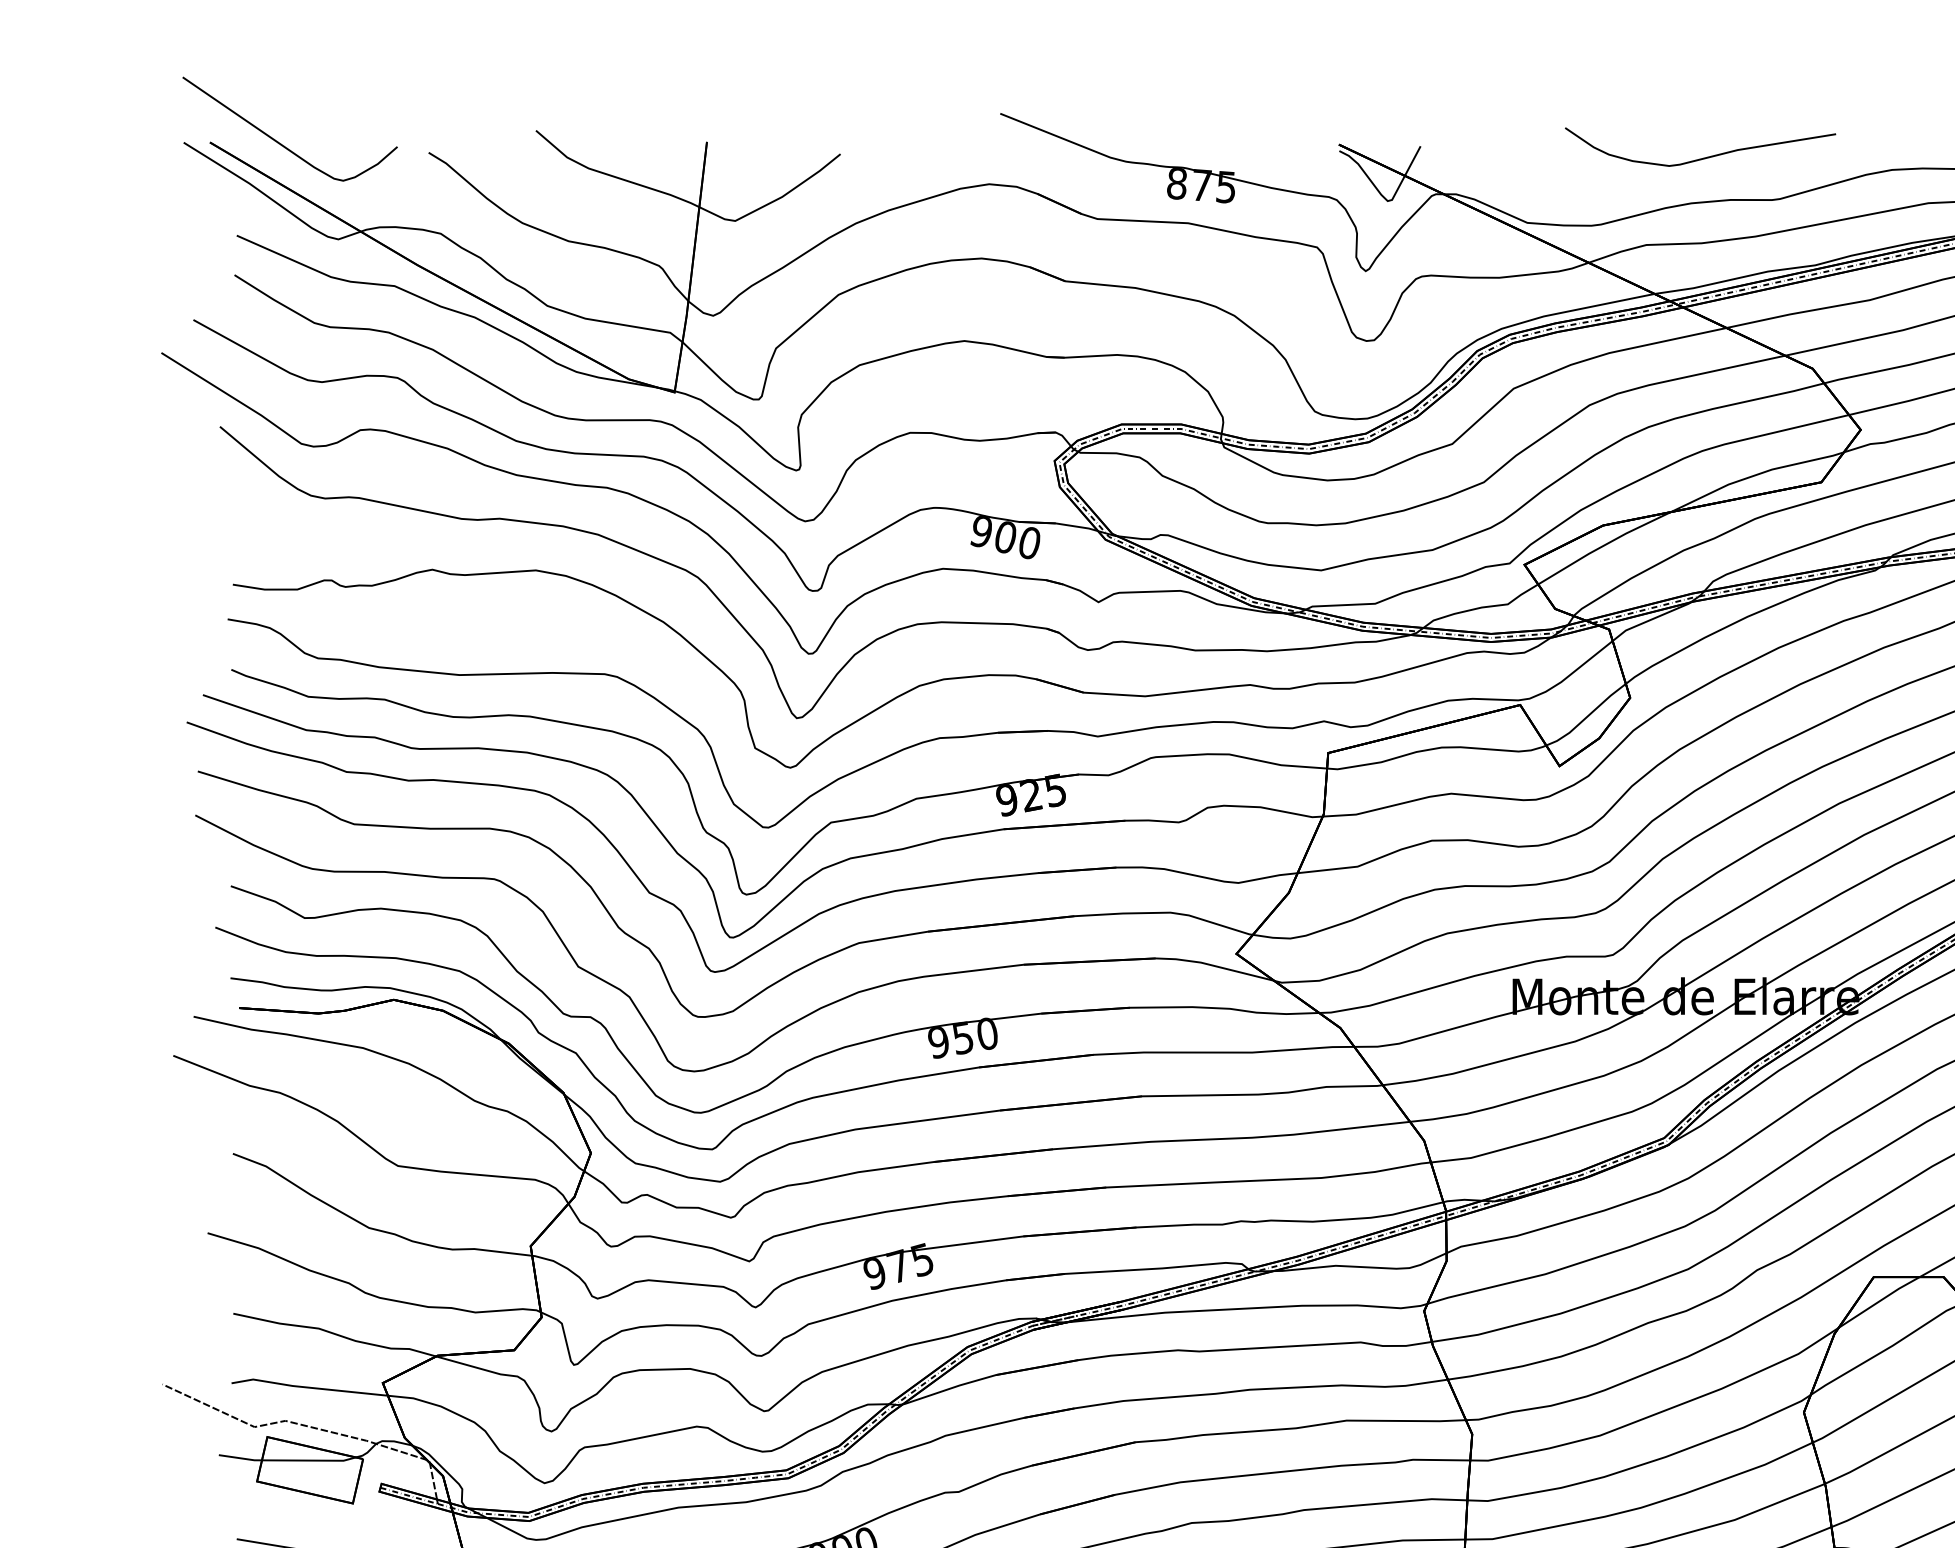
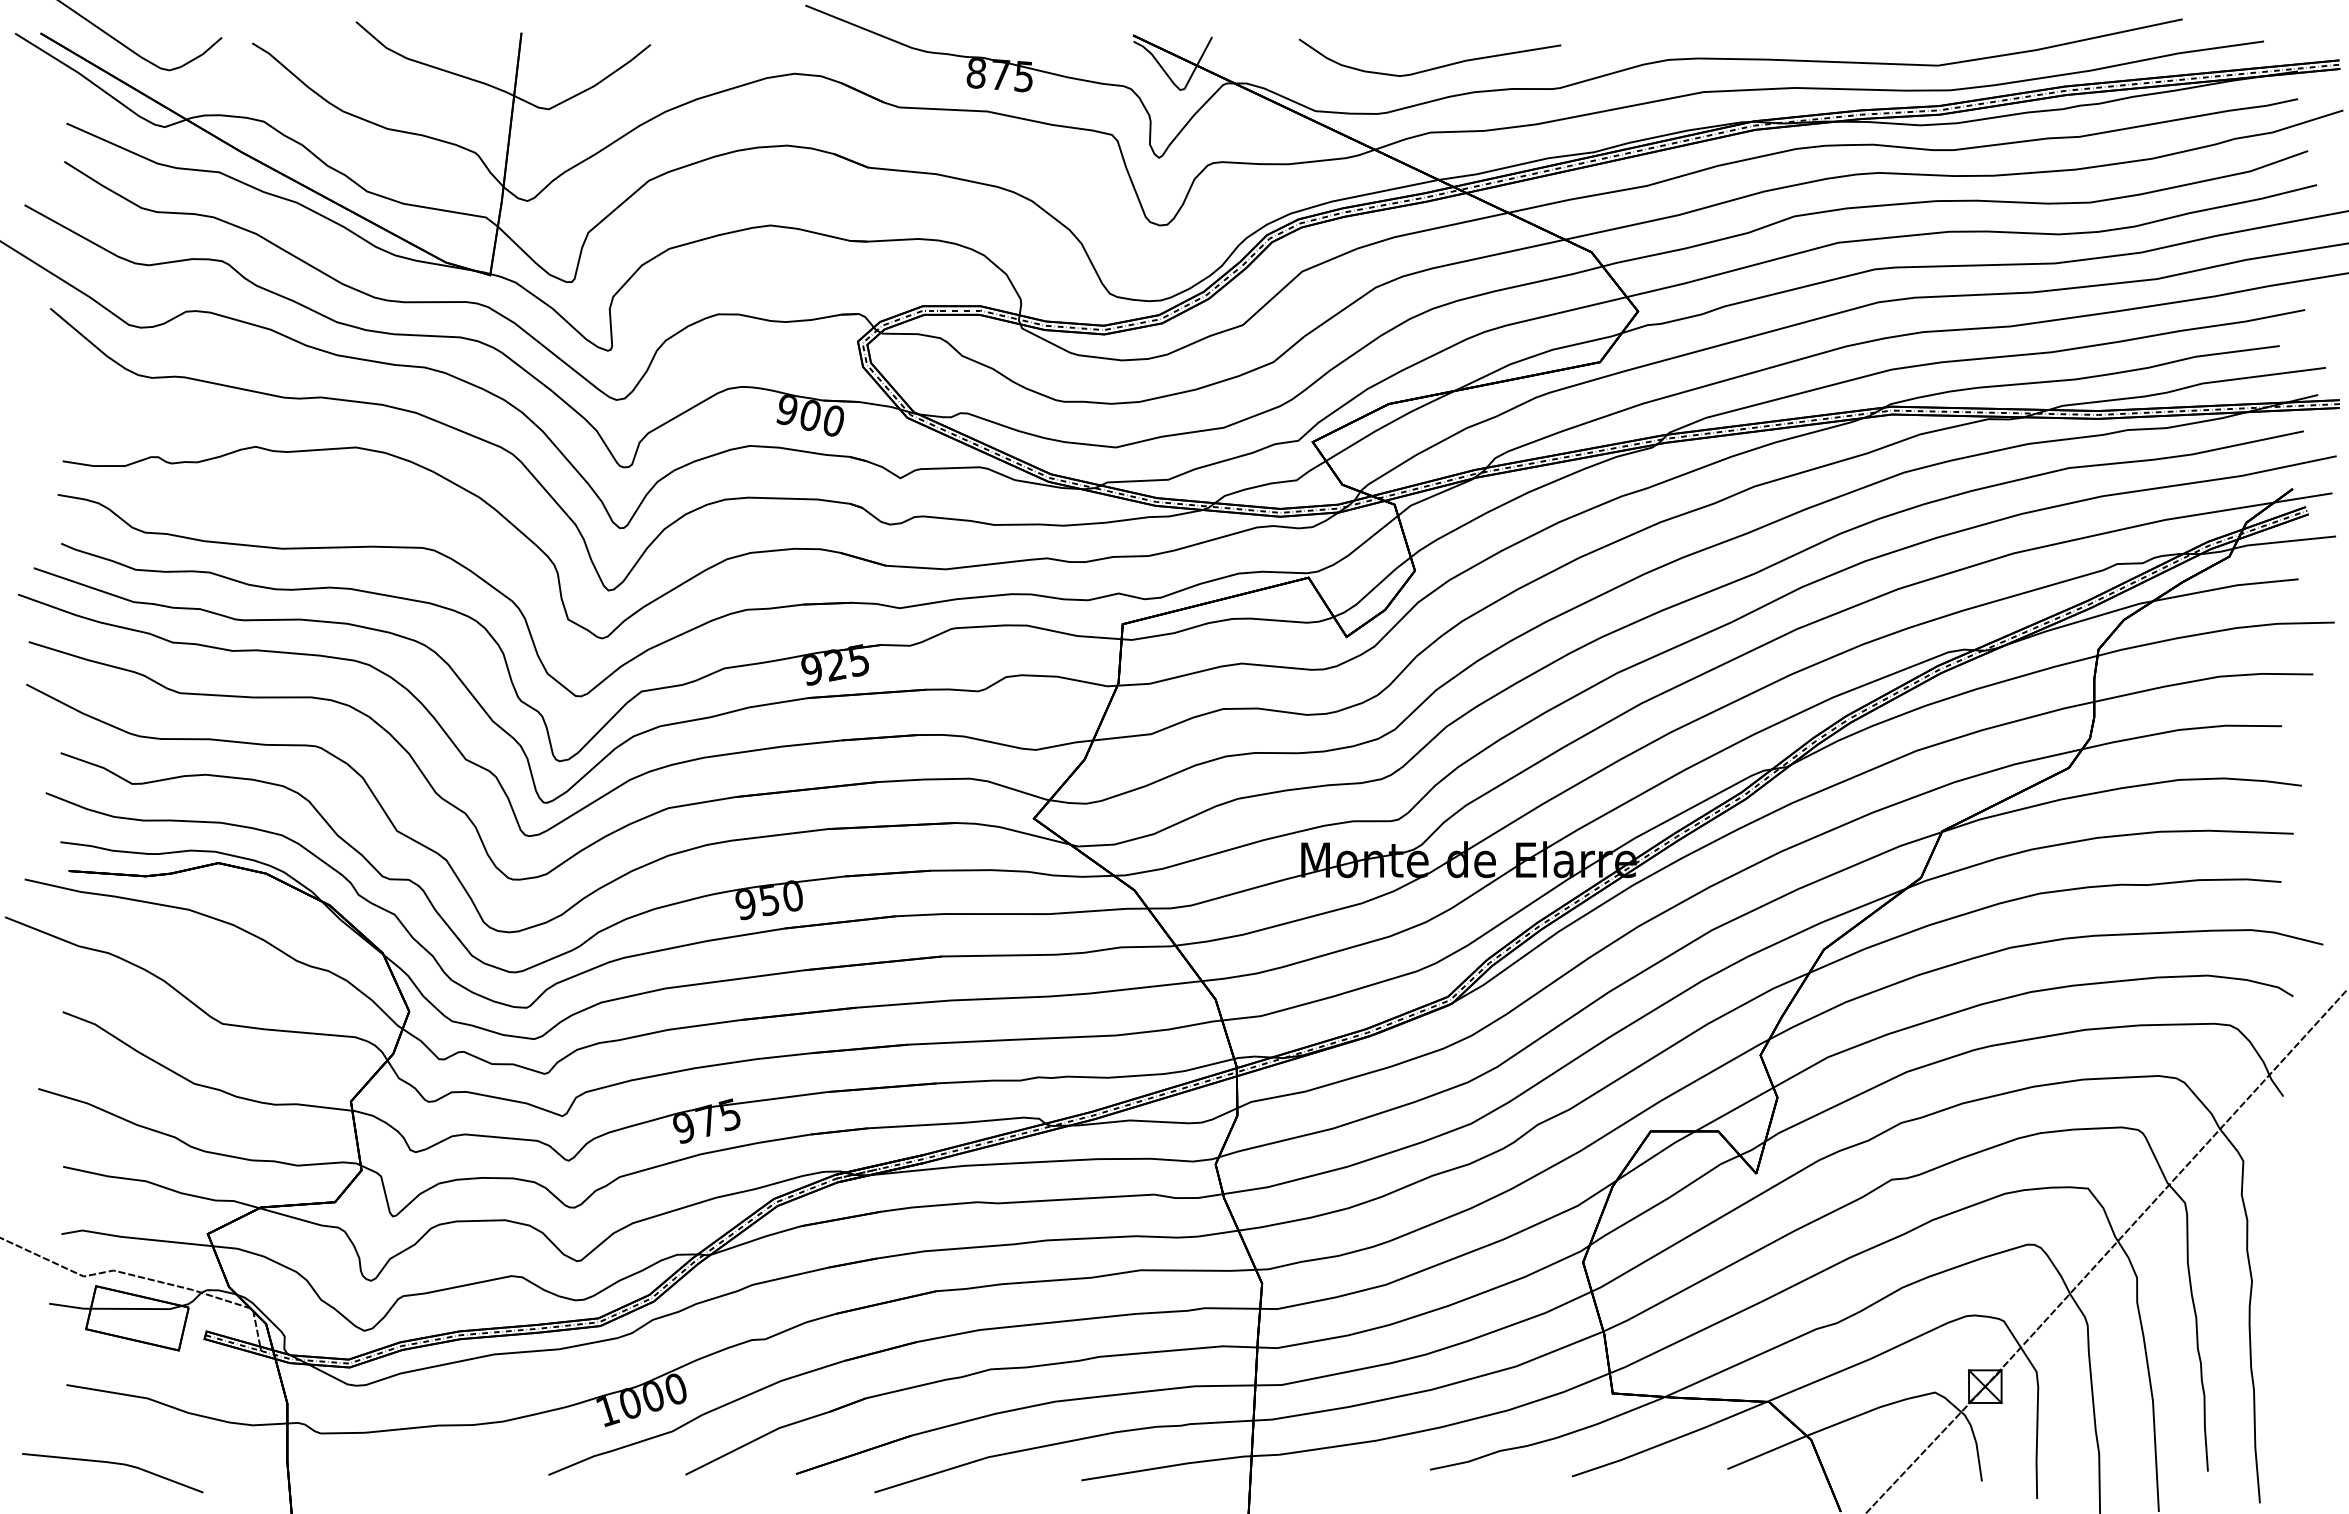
curve: (1705, 157) -> (1434, 67), moved

